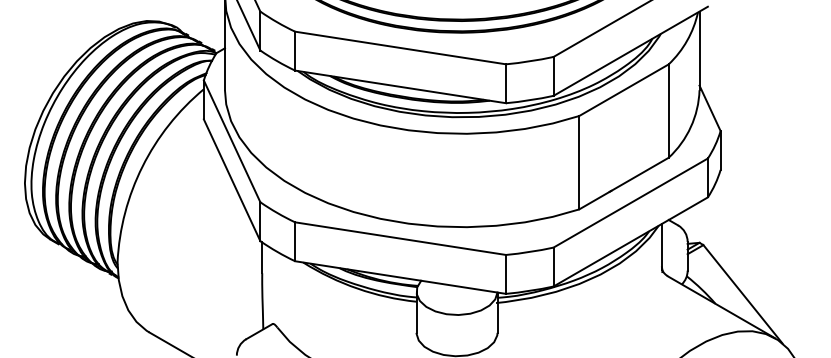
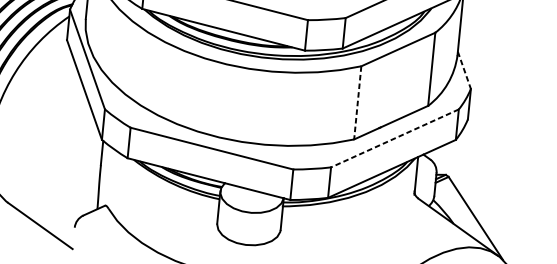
line: (710, 108) -> (464, 70), solid -> dashed
line: (579, 162) -> (357, 102), solid -> dashed
line: (630, 203) -> (394, 138), solid -> dashed

